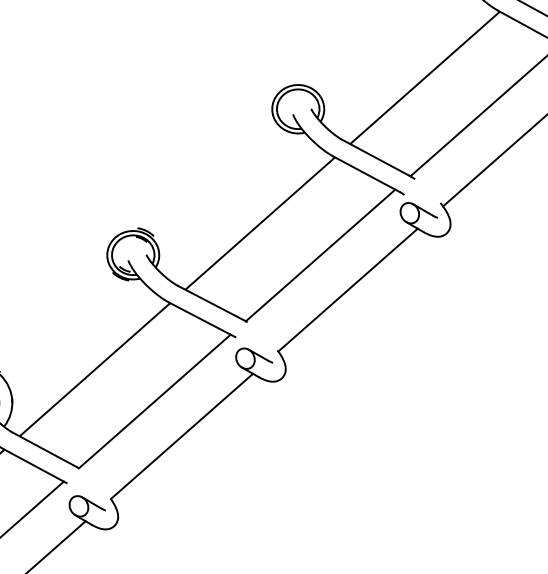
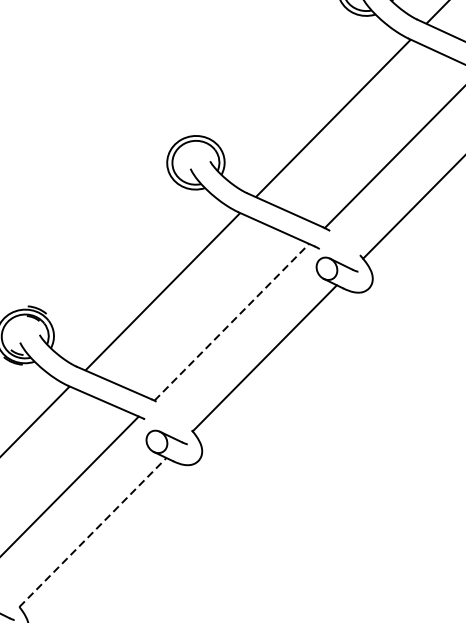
line: (320, 255) -> (231, 322), solid -> dashed
line: (181, 436) -> (92, 532), solid -> dashed

